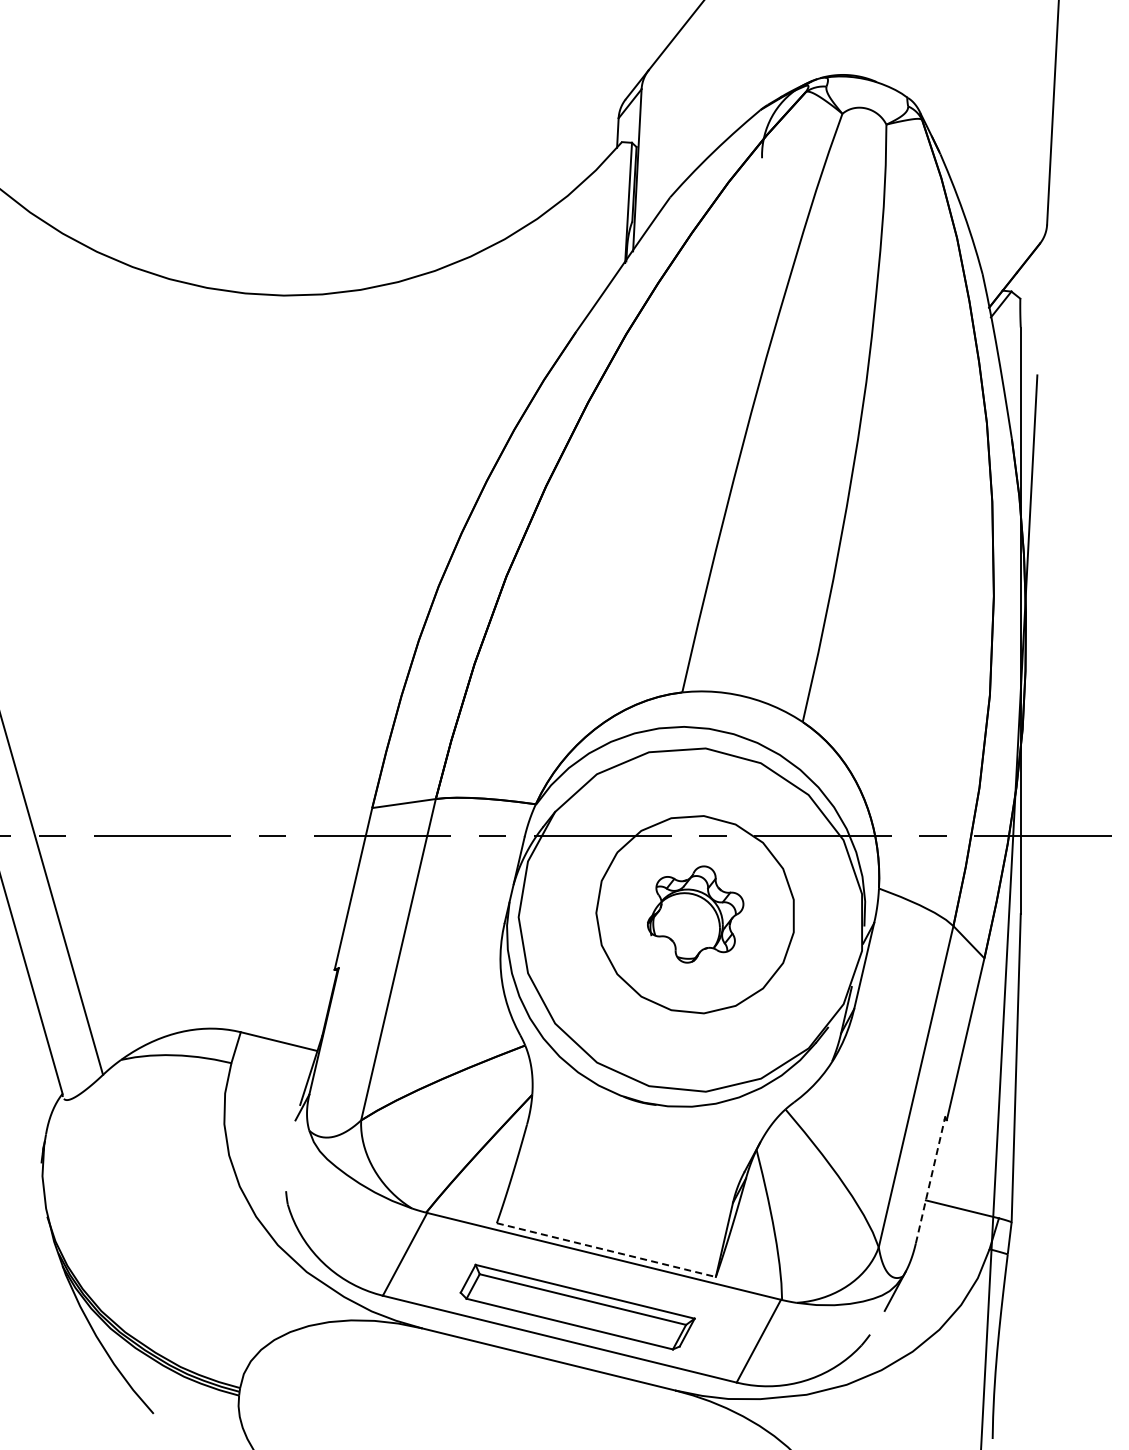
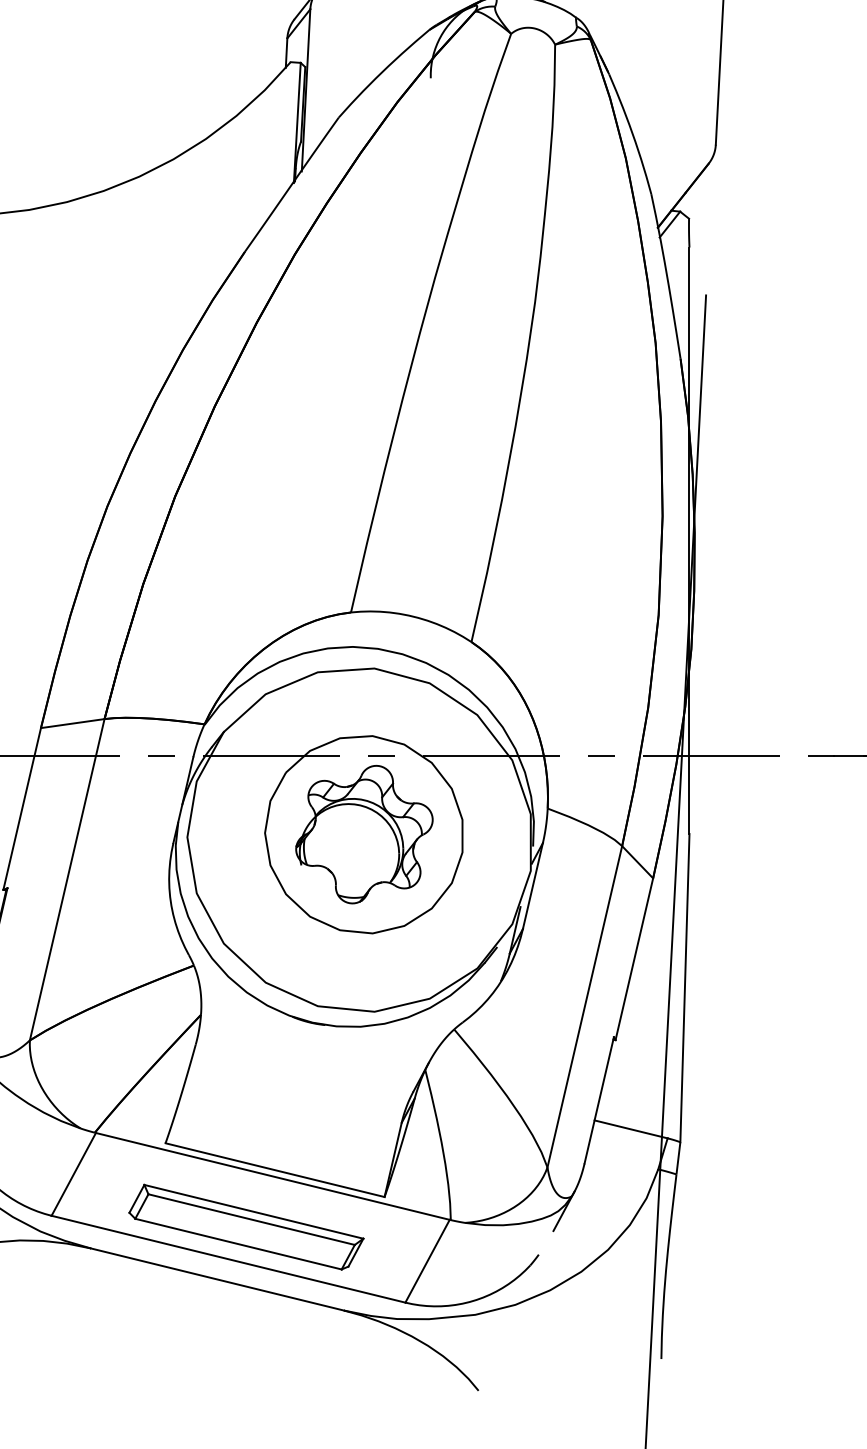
part: (695, 914) -> (364, 834), size x1.43
line: (930, 1180) -> (599, 1100), dashed -> solid
line: (606, 1250) -> (275, 1170), dashed -> solid

